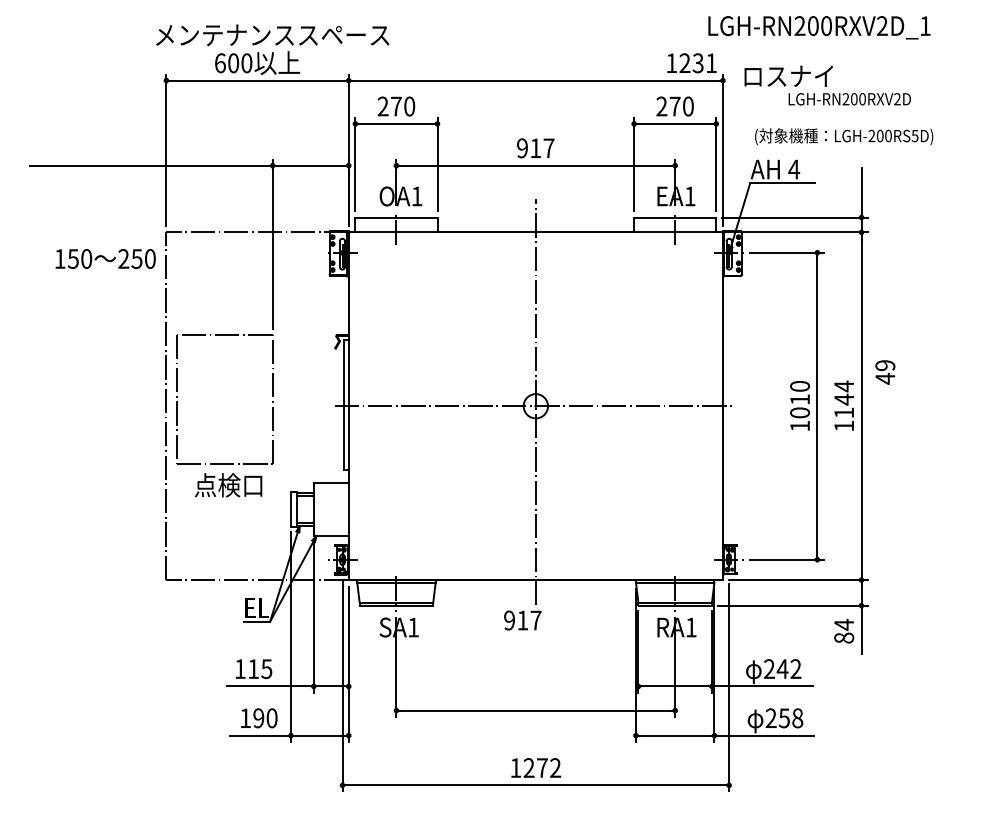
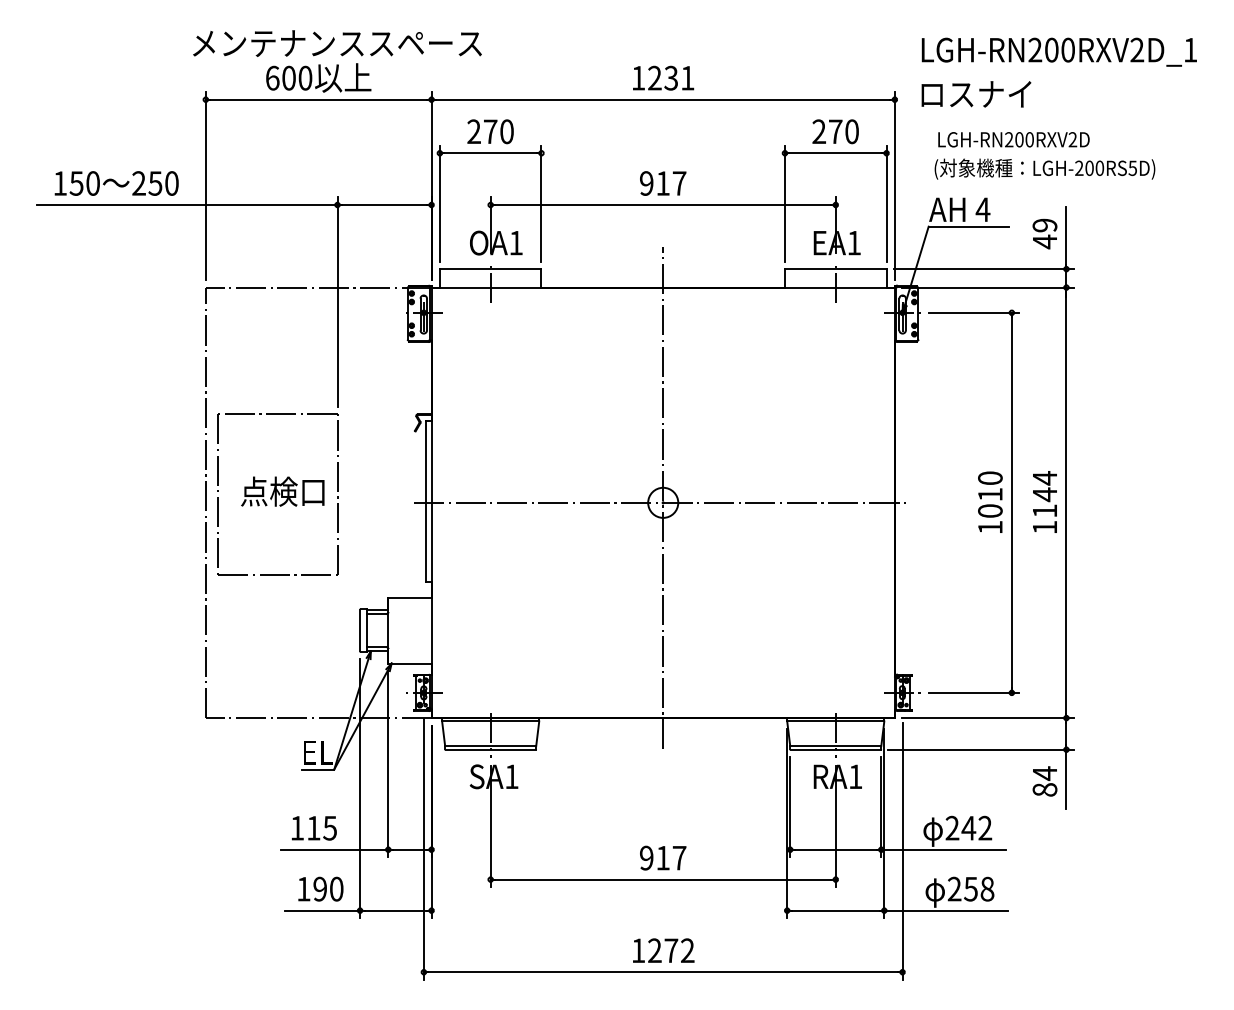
text: (818, 27) -> (1058, 51), moved
text: (691, 62) -> (663, 77), moved
text: (849, 99) -> (1013, 139), moved
text: (105, 258) -> (116, 183), moved
text: (884, 372) -> (1044, 233), moved
text: (228, 485) -> (282, 491), moved
text: (523, 620) -> (663, 857), moved

